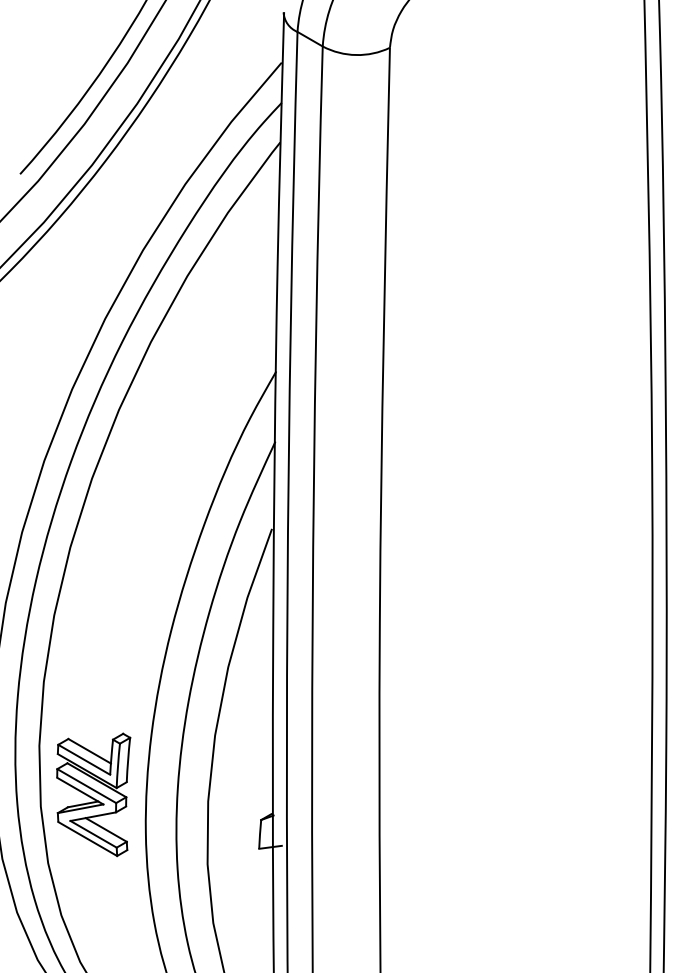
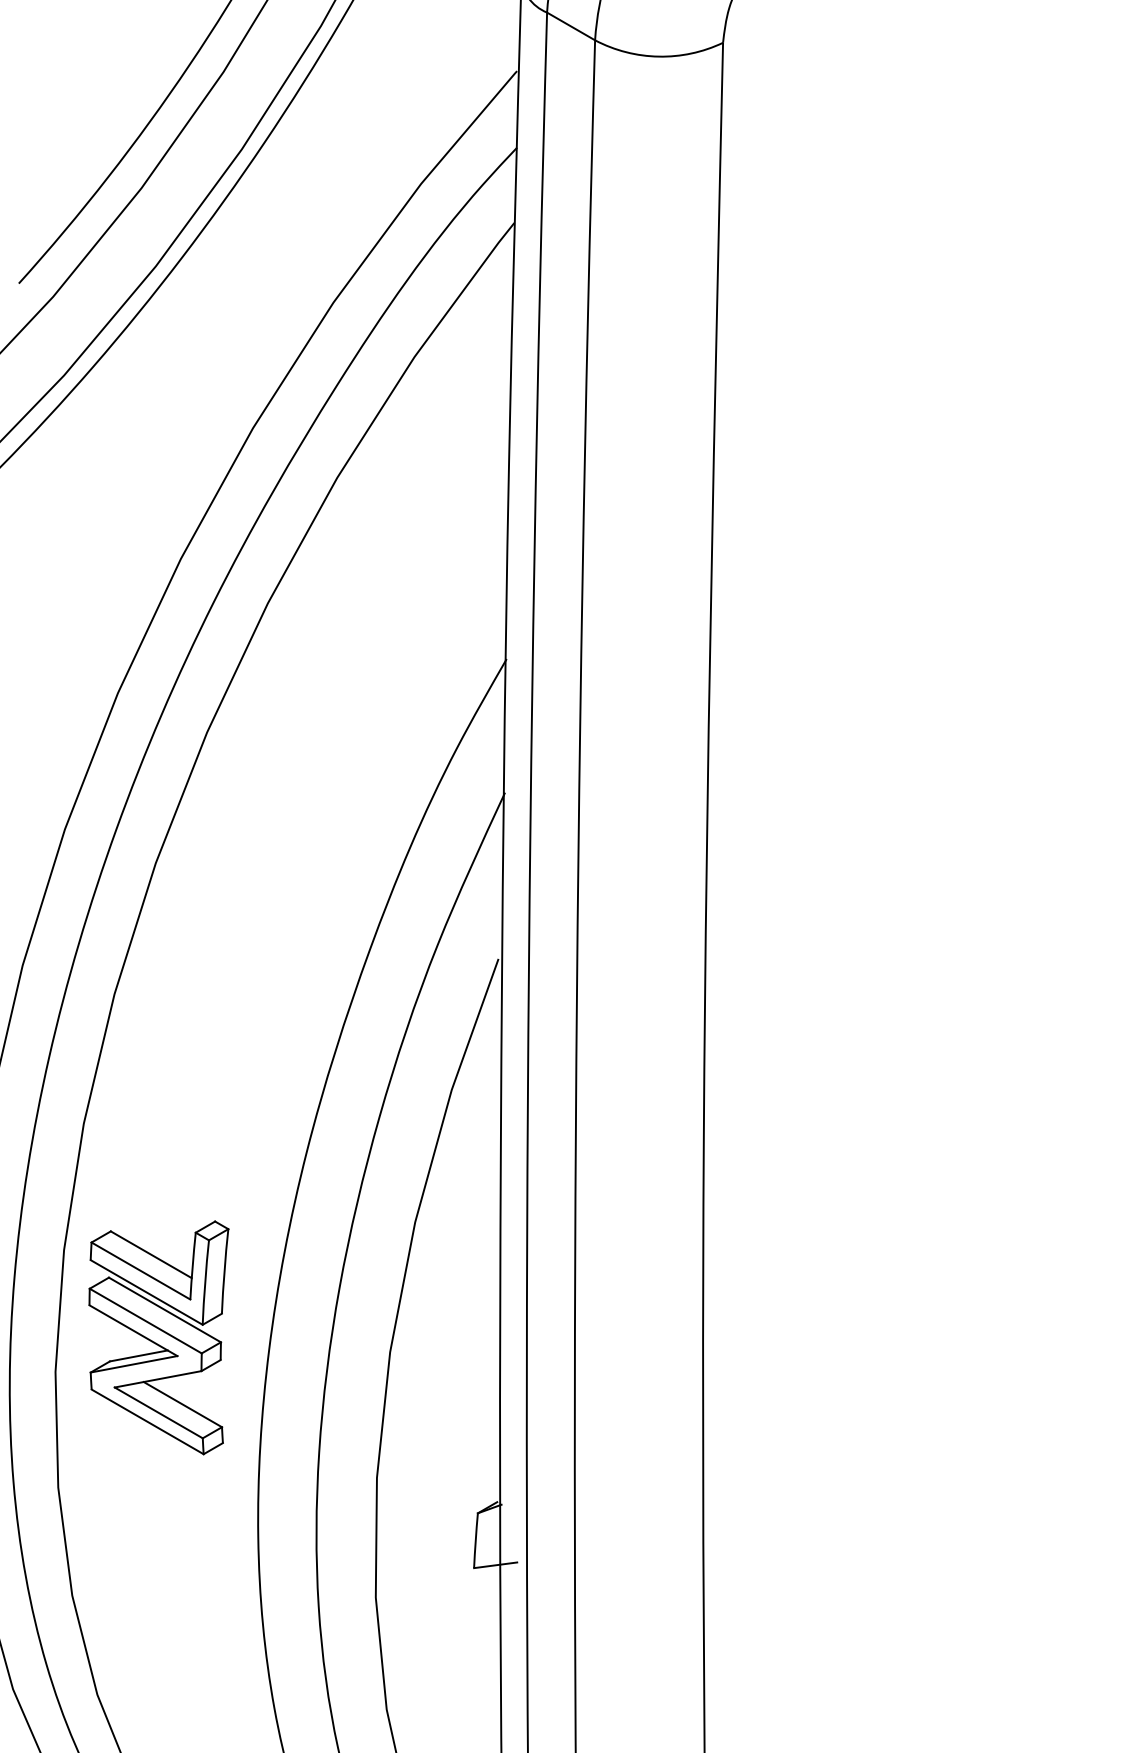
part: (93, 794) -> (158, 1337), moved

